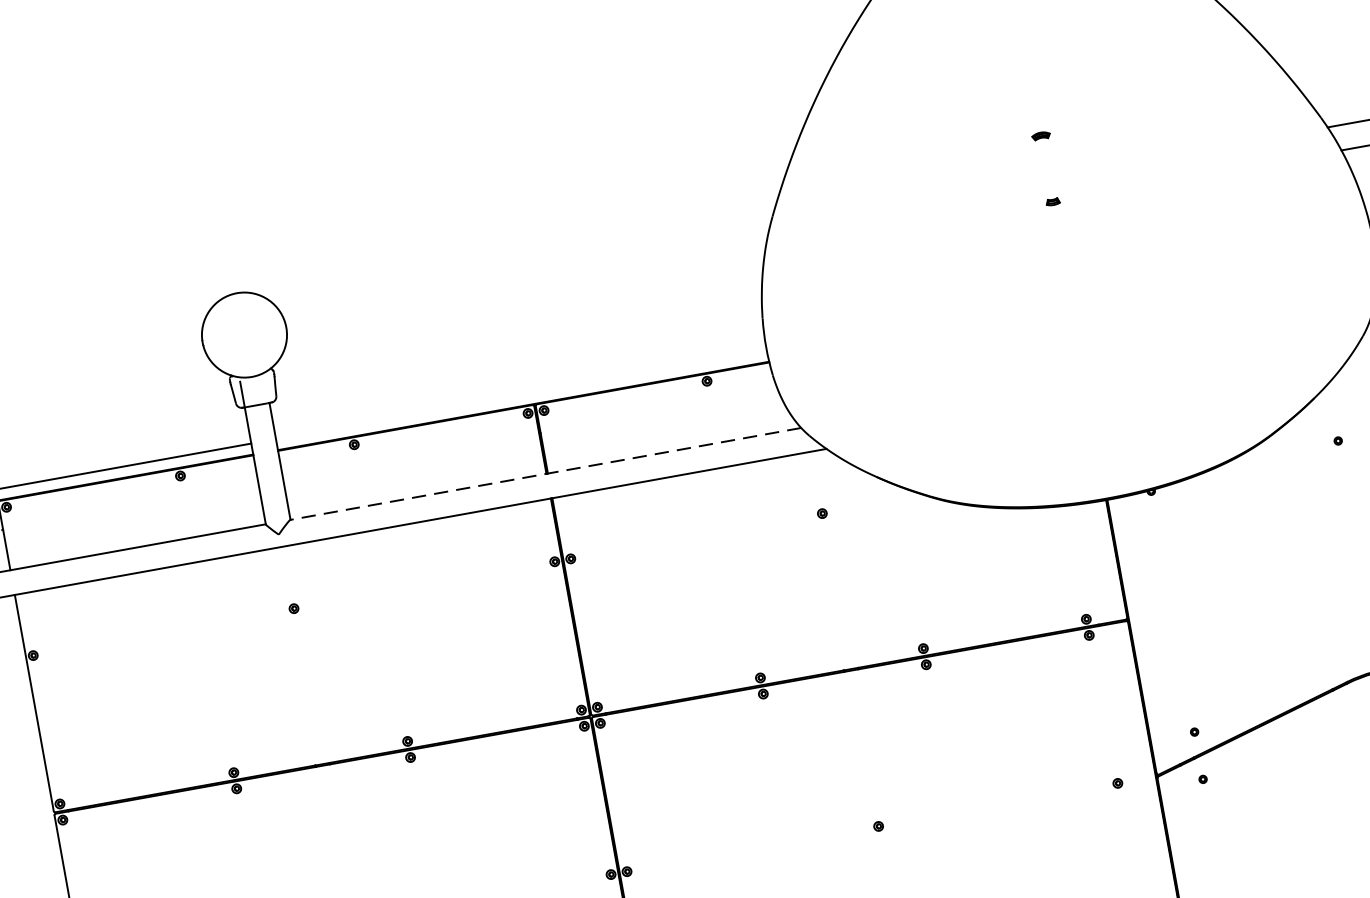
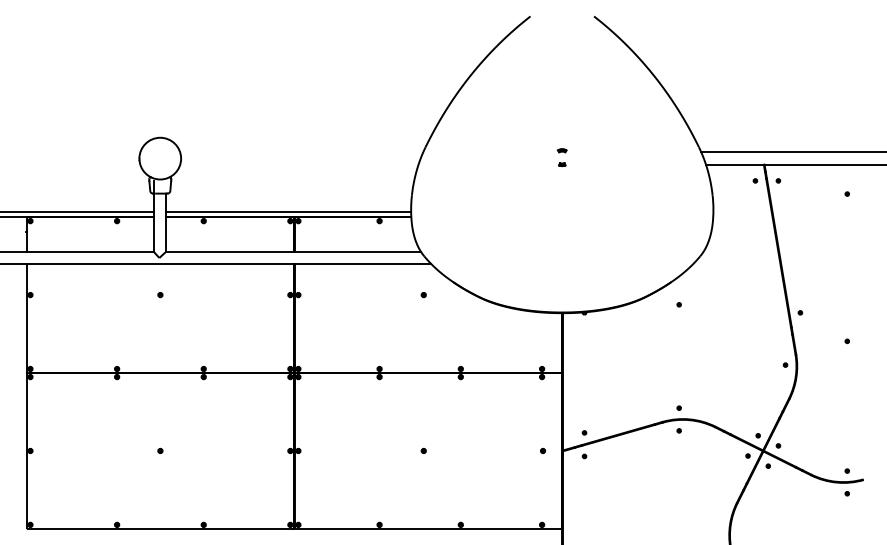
part: (1039, 135) -> (561, 150), moved
line: (520, 394) -> (288, 211), added
line: (545, 473) -> (293, 251), dashed -> solid

